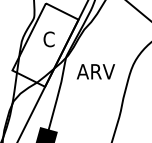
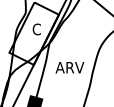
text: (95, 71) -> (69, 67), moved

